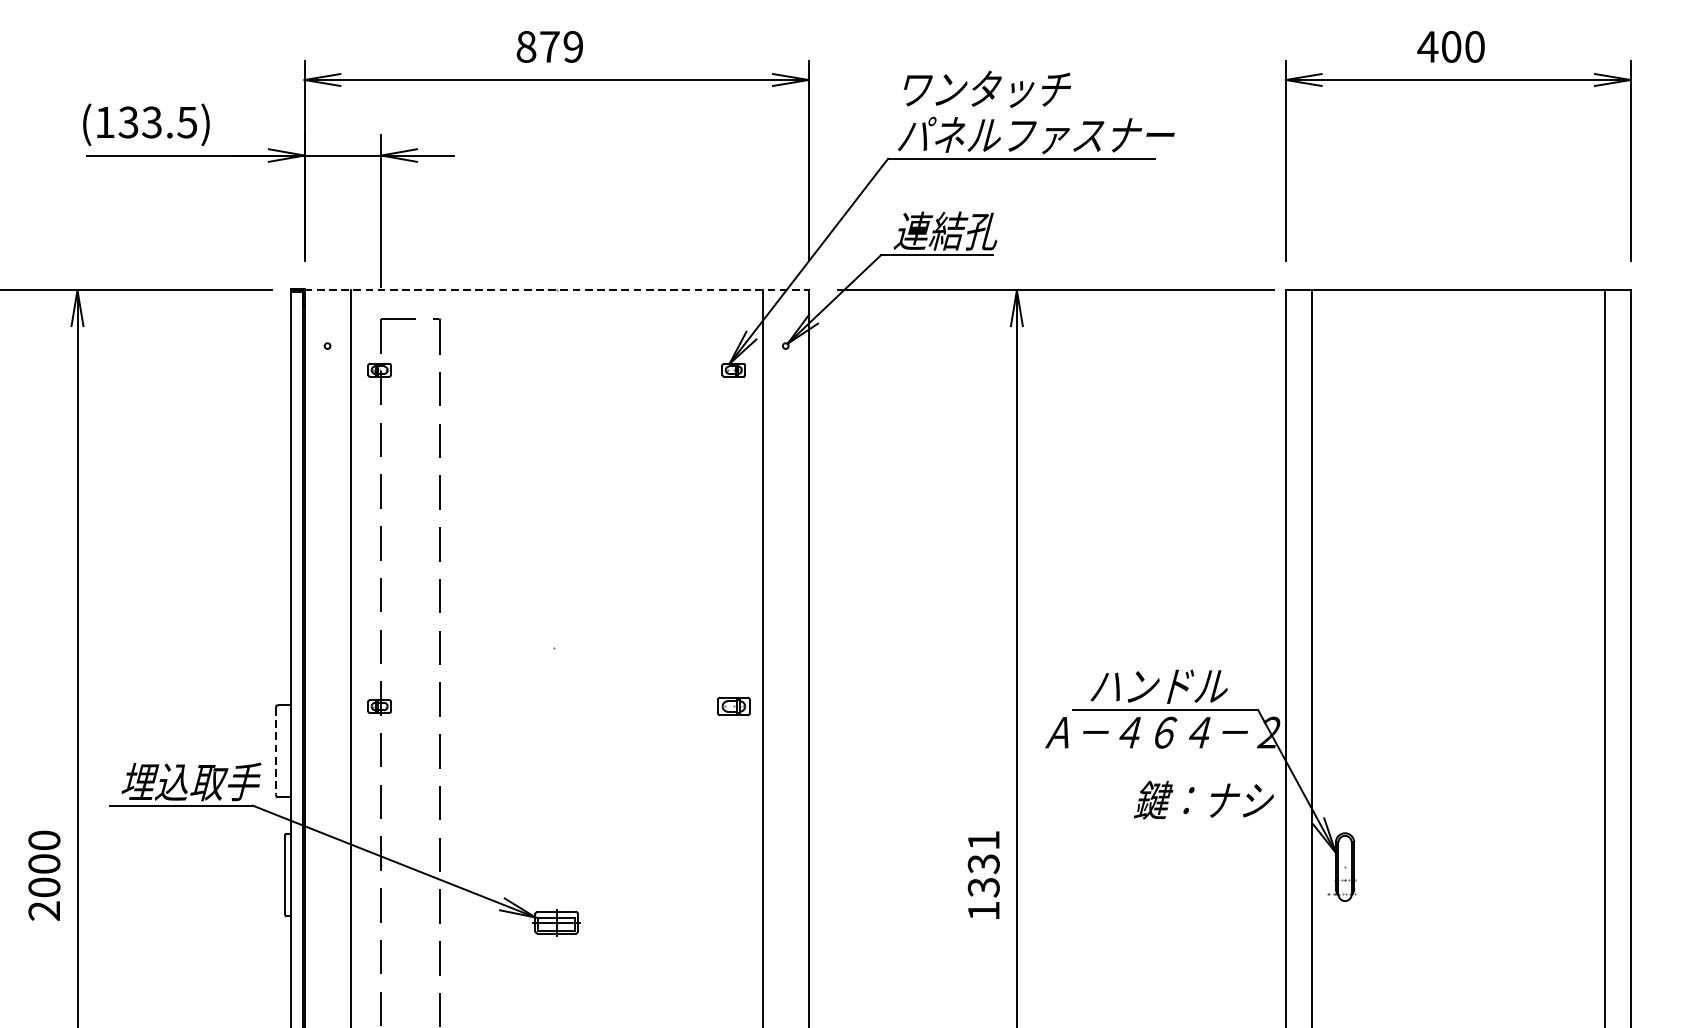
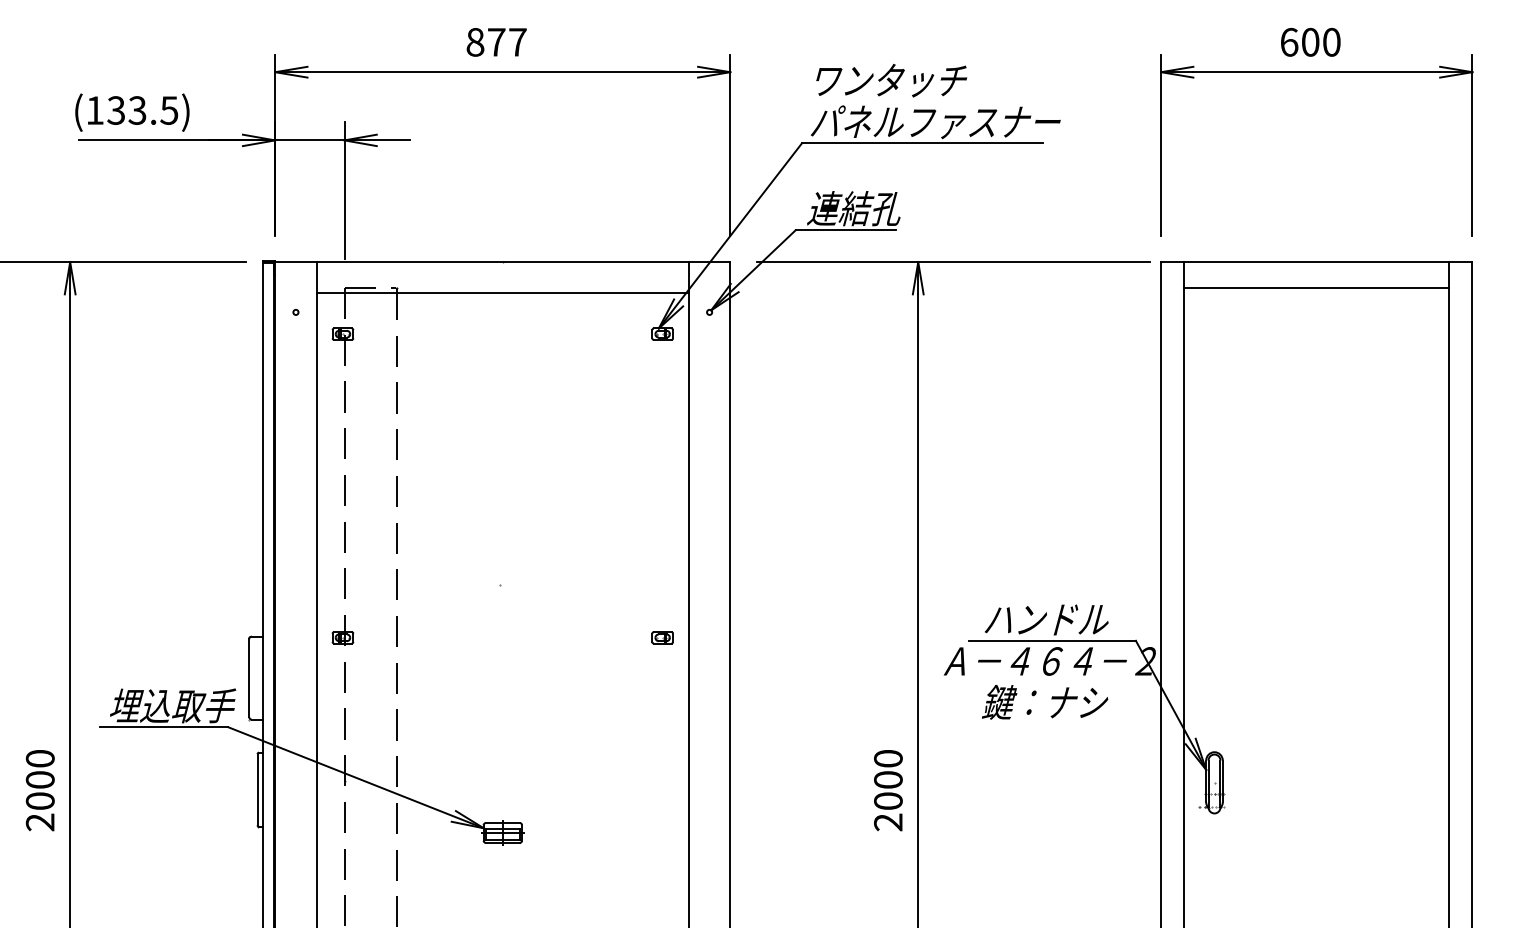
text: (572, 45) -> (517, 41), 879 -> 877
text: (1427, 45) -> (1288, 41), 400 -> 600
line: (556, 290) -> (502, 262), dashed -> solid
line: (1458, 319) -> (1316, 288), added
line: (556, 325) -> (502, 293), added
part: (733, 706) -> (662, 637), size x0.71
line: (276, 751) -> (249, 678), dashed -> solid
text: (1204, 800) -> (1045, 702), moved
text: (983, 875) -> (888, 790), 1331 -> 2000

